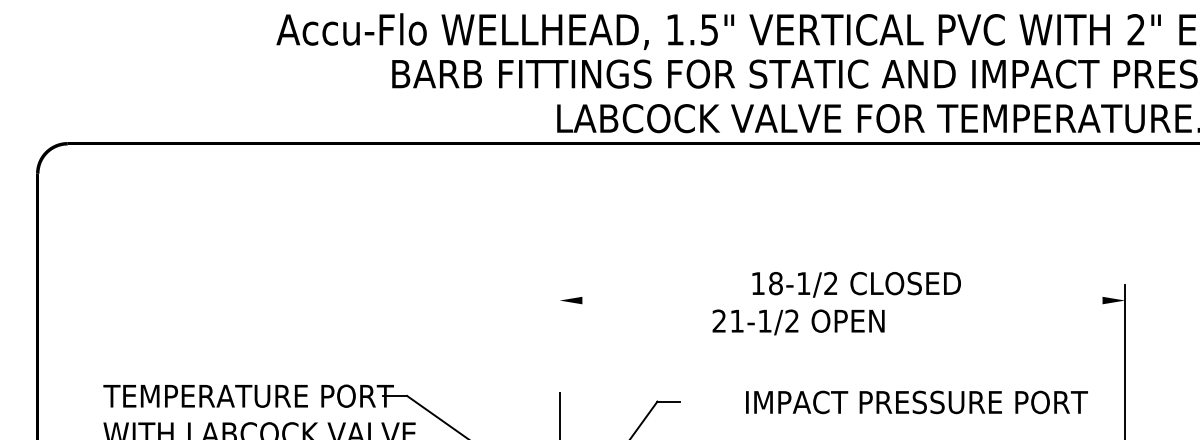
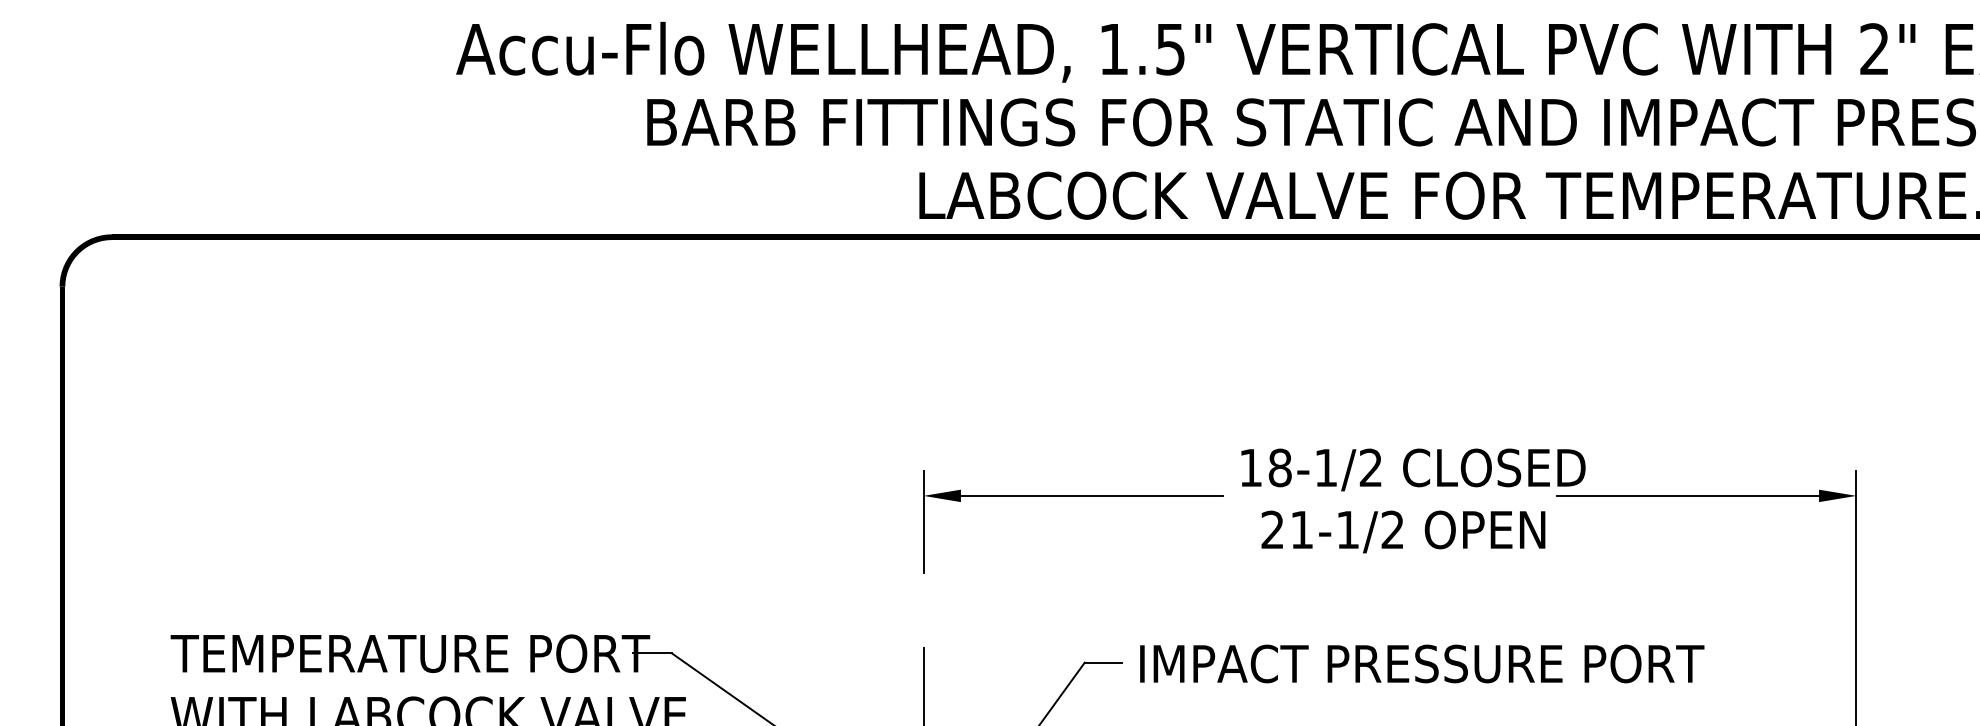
line: (661, 300) -> (1091, 495), added
line: (1022, 300) -> (1686, 495), added
line: (559, 316) -> (923, 522), added
text: (798, 322) -> (1403, 532), moved
text: (916, 402) -> (1421, 664), moved

